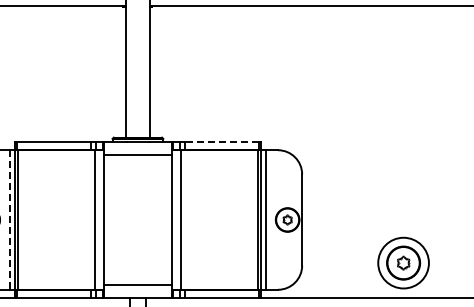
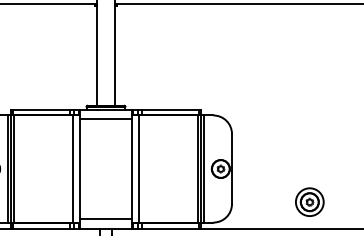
line: (221, 142) -> (170, 109), dashed -> solid
line: (9, 220) -> (7, 169), dashed -> solid
part: (403, 263) -> (309, 202), size x0.71

